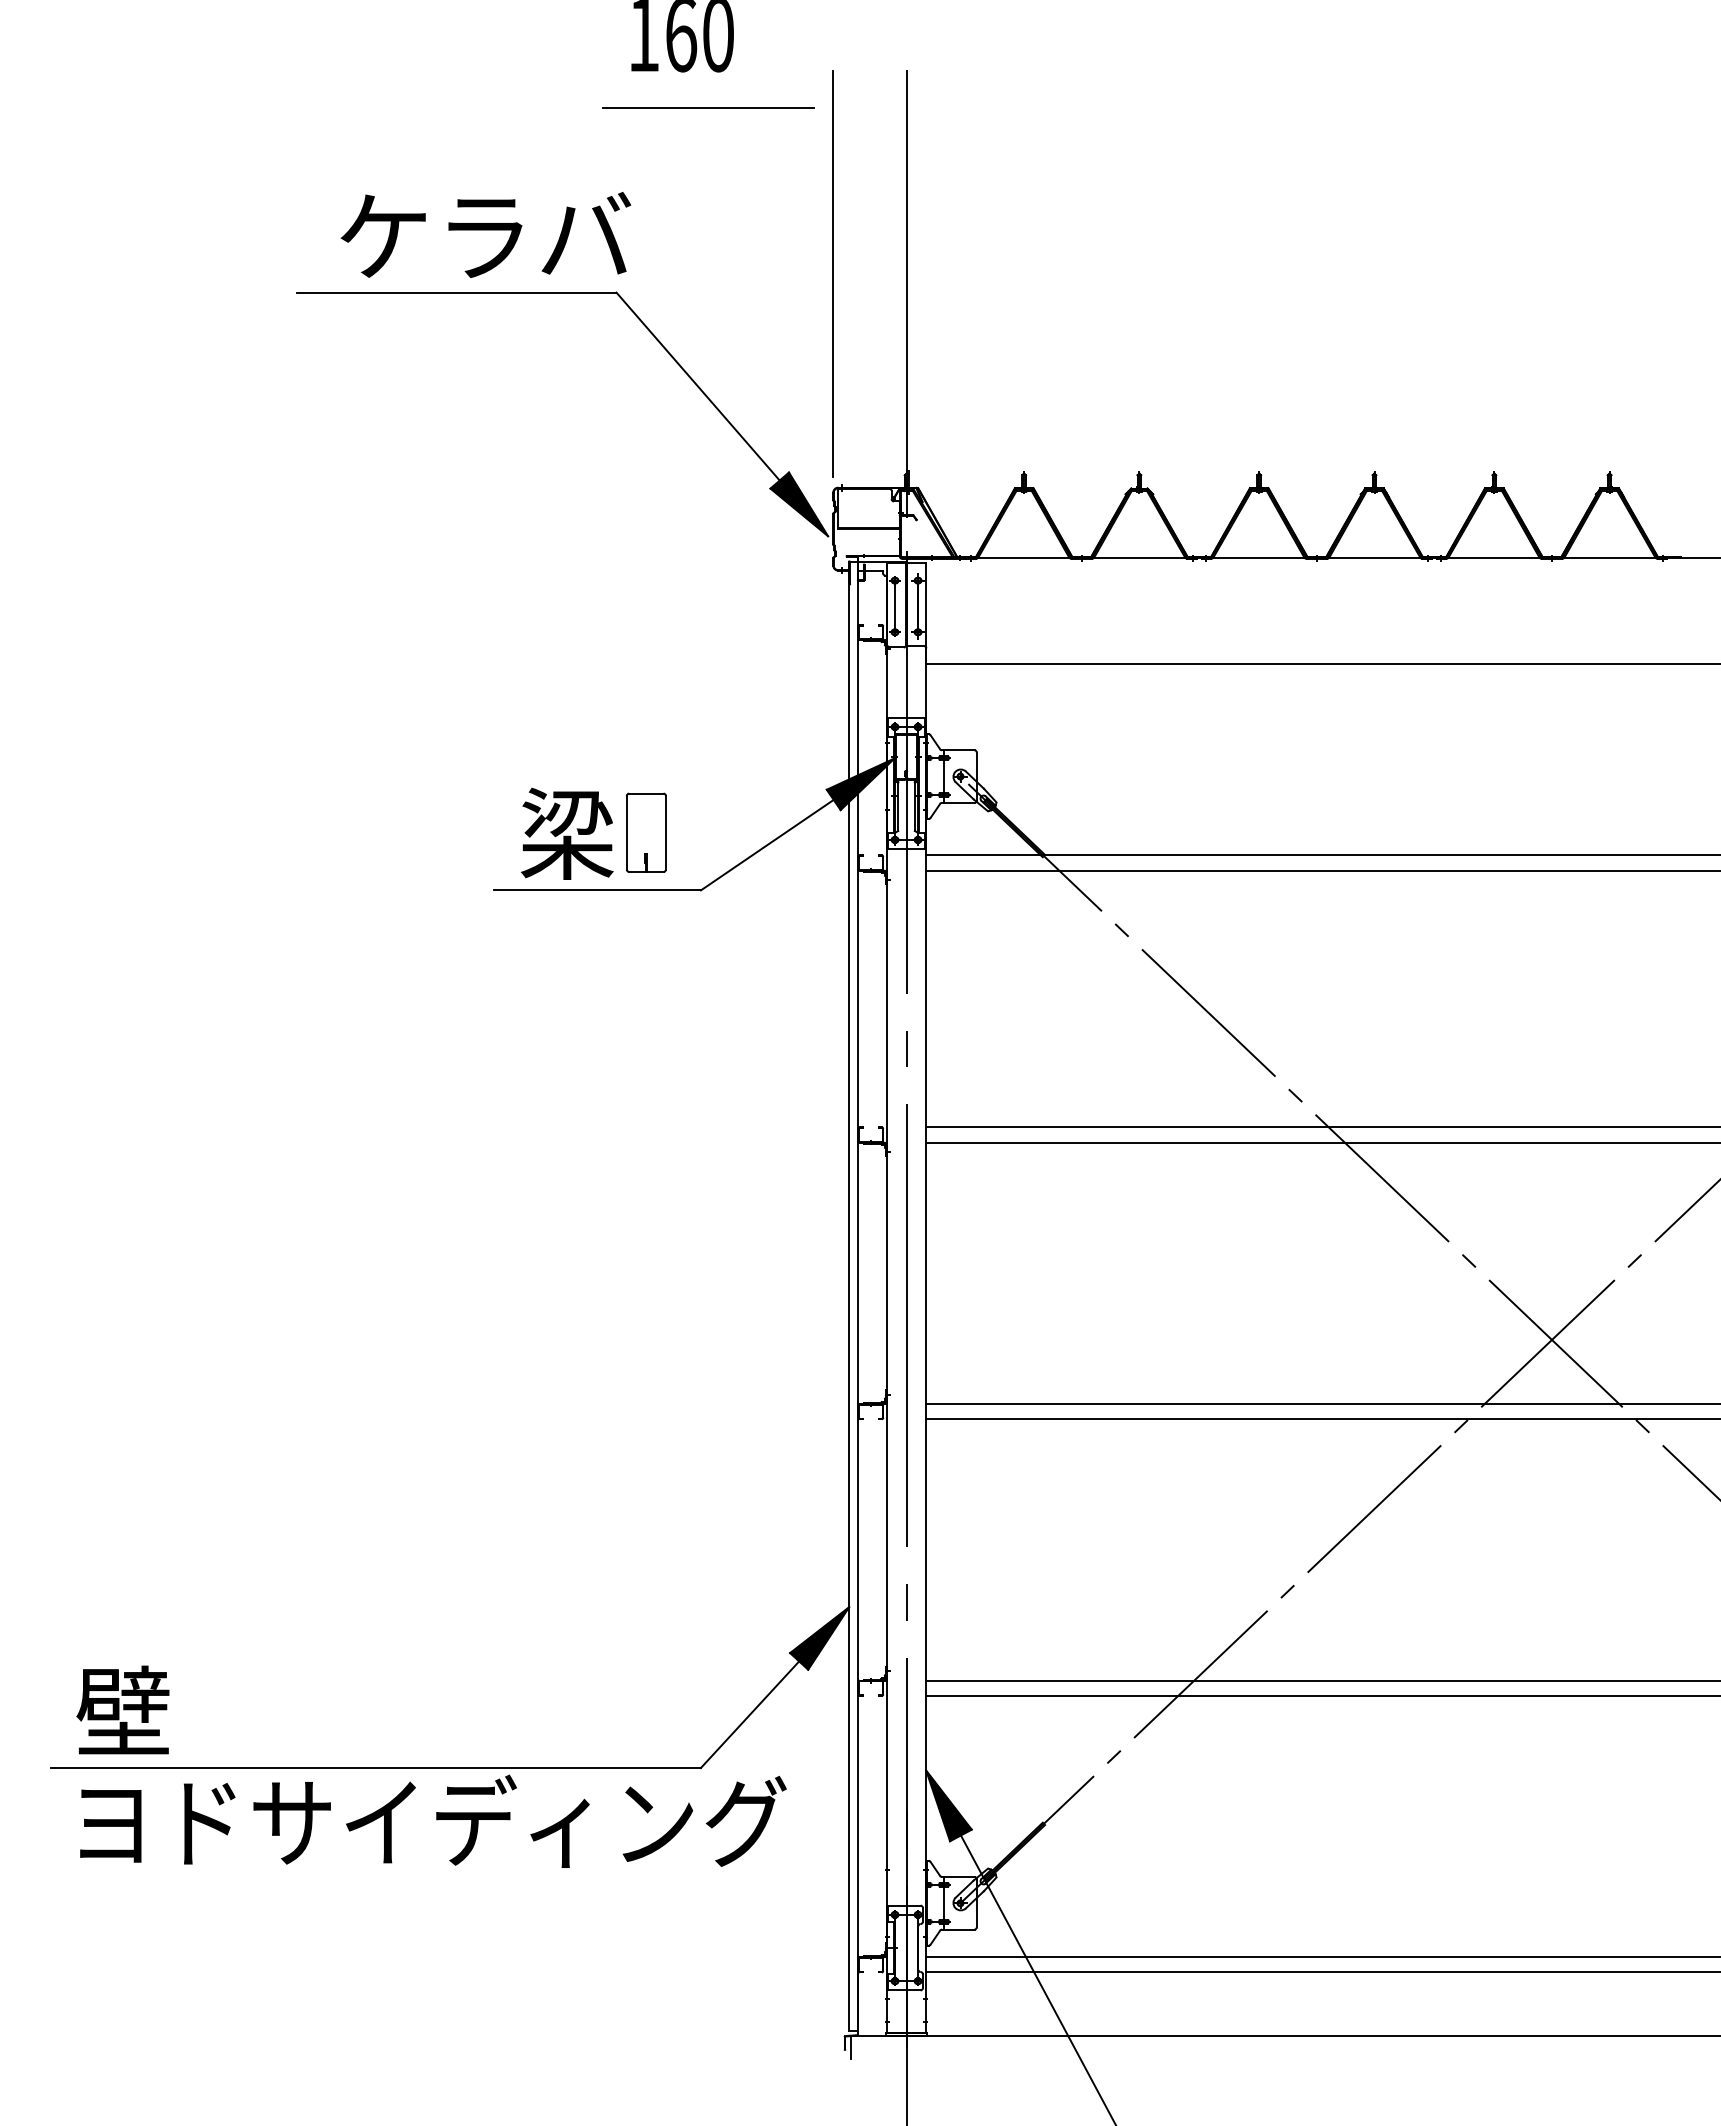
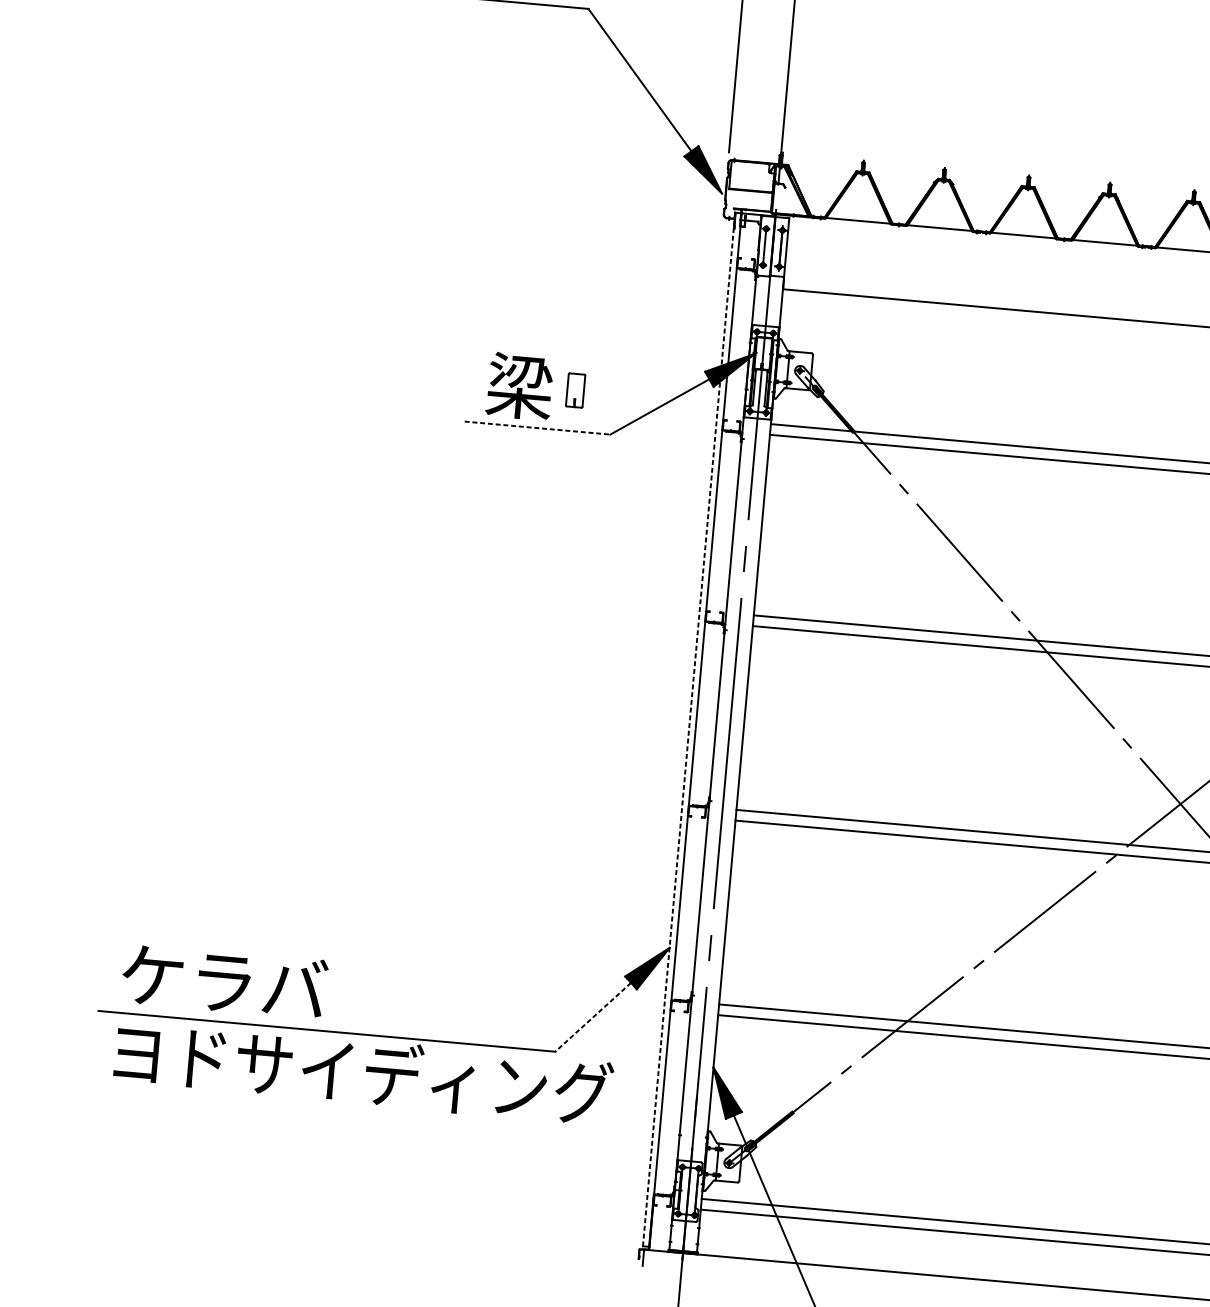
part: (646, 832) -> (575, 390), size x0.6
line: (597, 890) -> (537, 428), solid -> dashed
line: (849, 1296) -> (689, 729), solid -> dashed
text: (223, 1709) -> (223, 980), 壁 -> ケラバ
line: (749, 1715) -> (592, 1017), solid -> dashed

